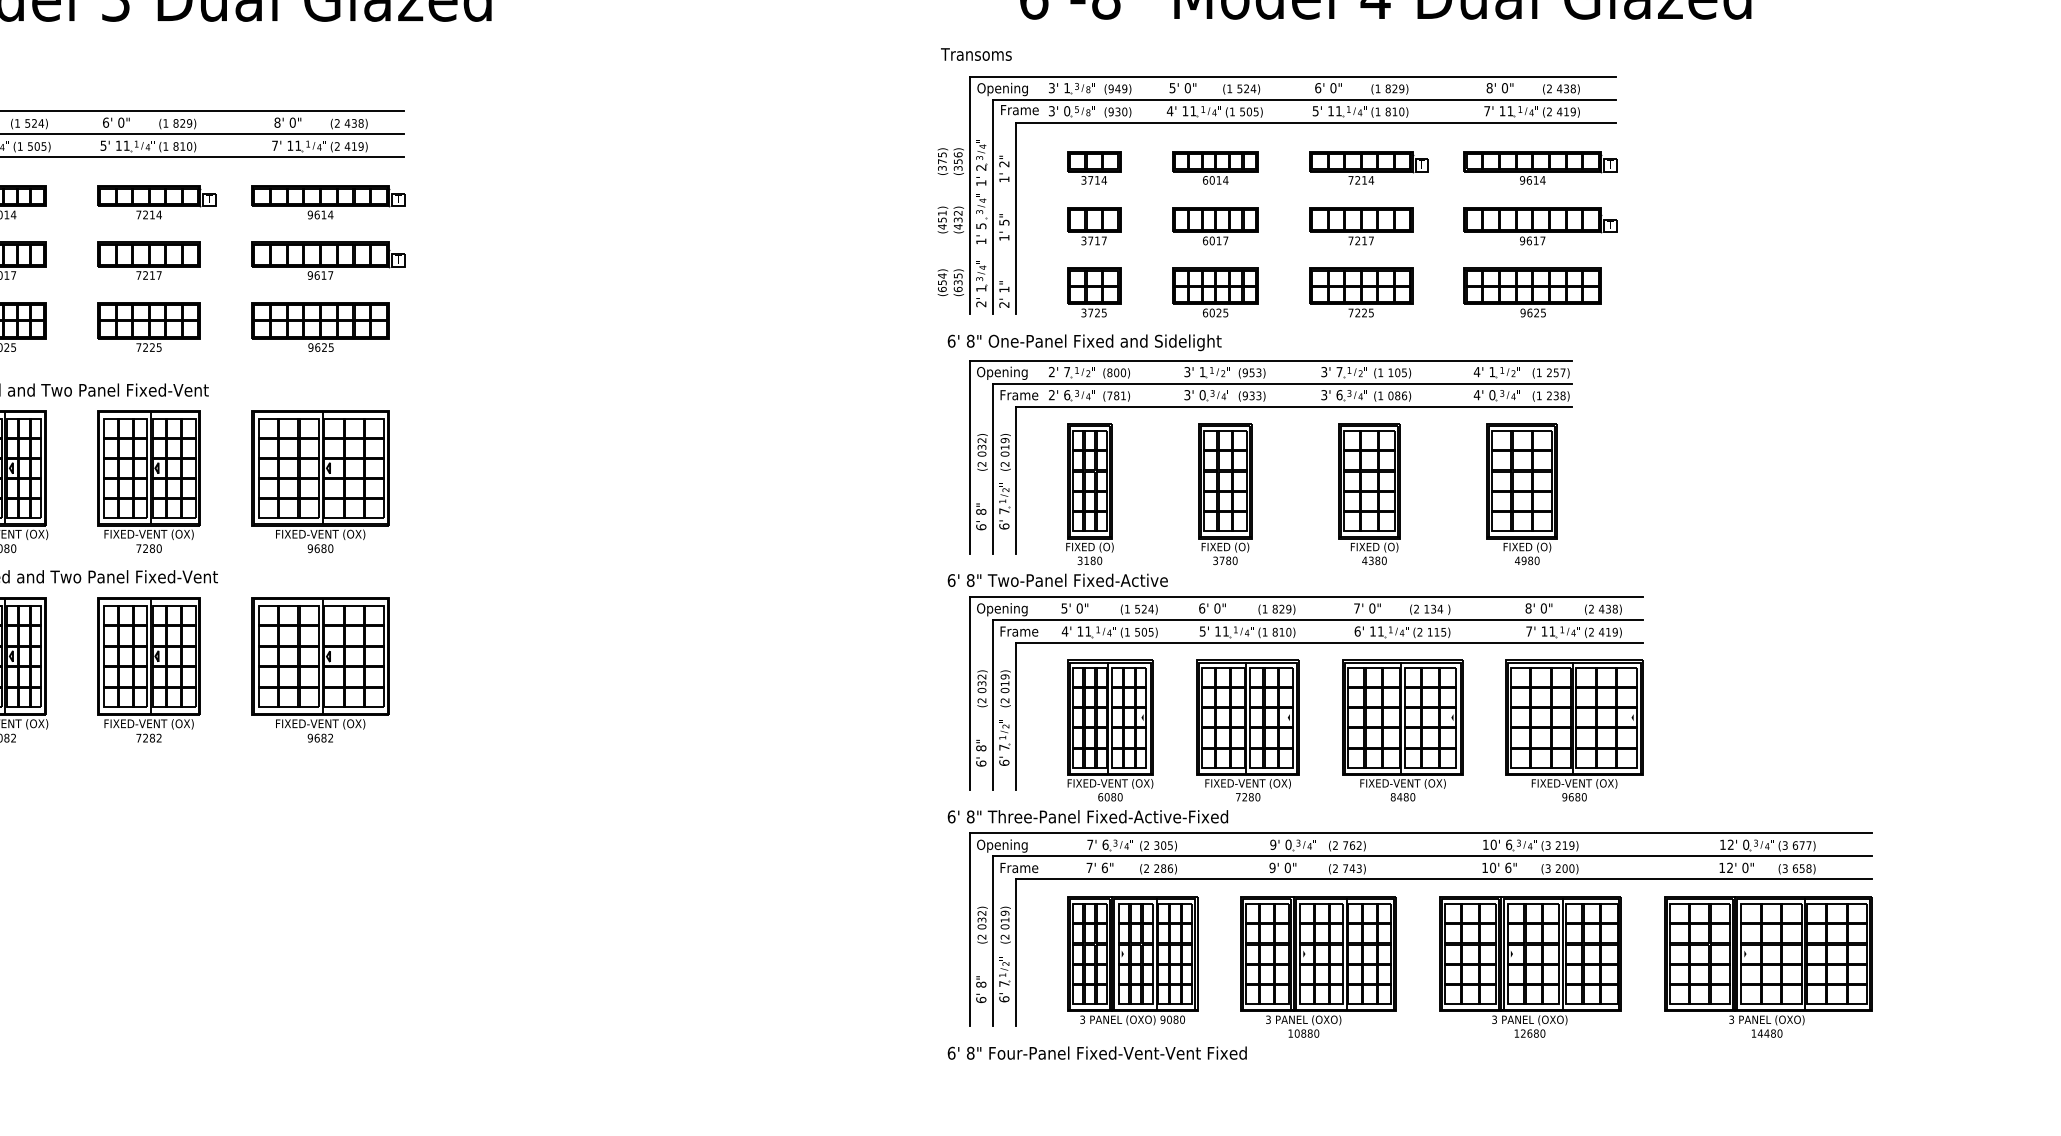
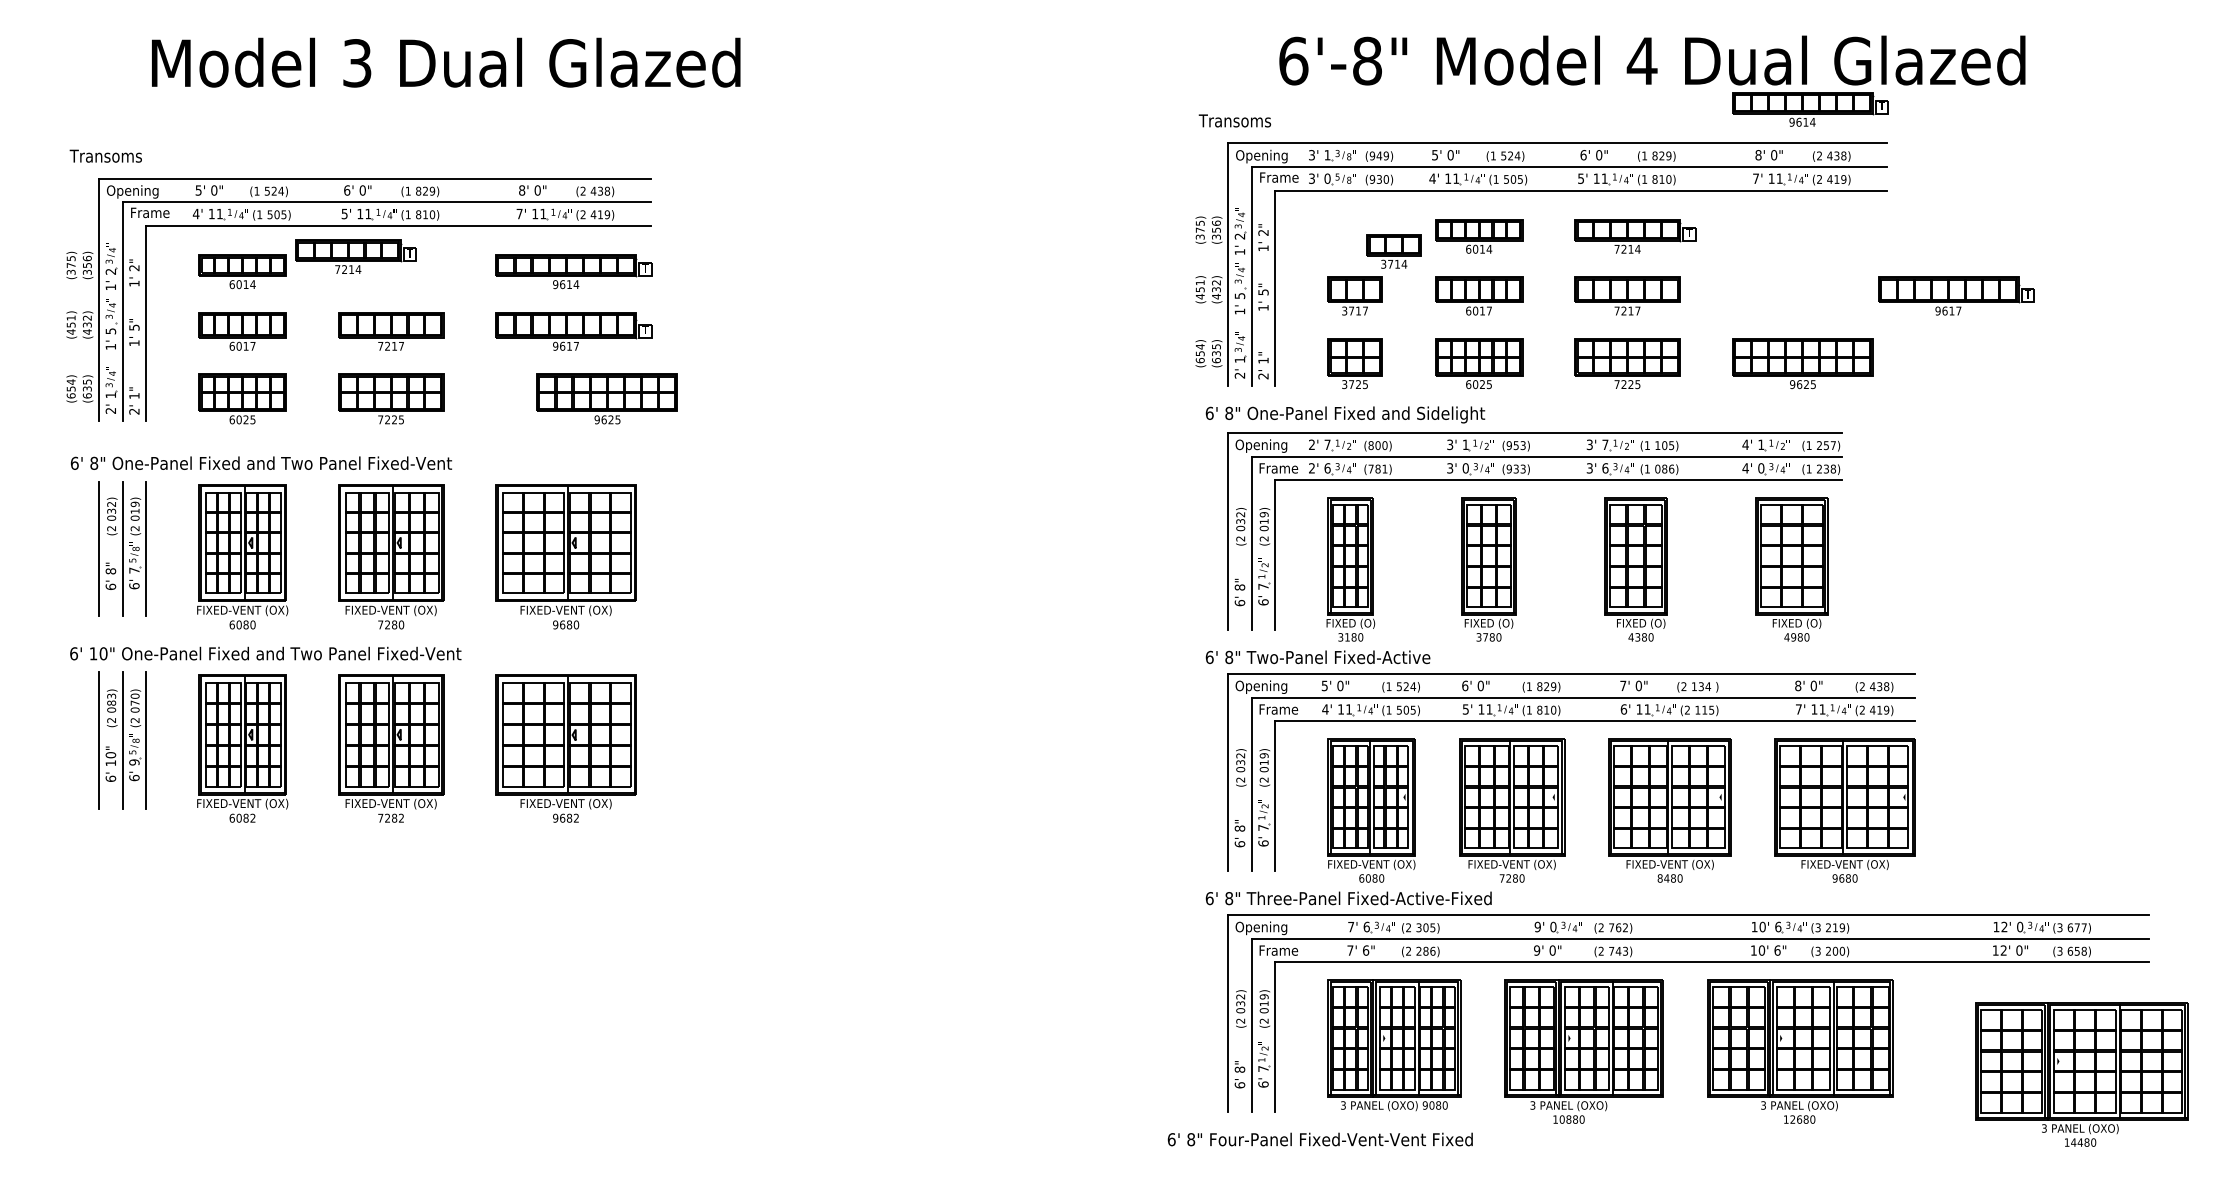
part: (1093, 167) -> (1393, 251), moved
part: (1540, 167) -> (1810, 109), moved
part: (156, 202) -> (355, 256), moved
part: (1540, 225) -> (1956, 295), moved
part: (320, 326) -> (606, 398), moved
part: (1768, 966) -> (2081, 1074), moved
text: (1096, 1053) -> (1319, 1139), moved

